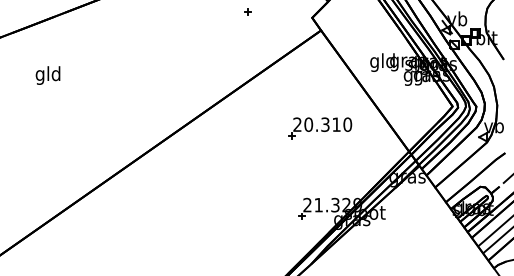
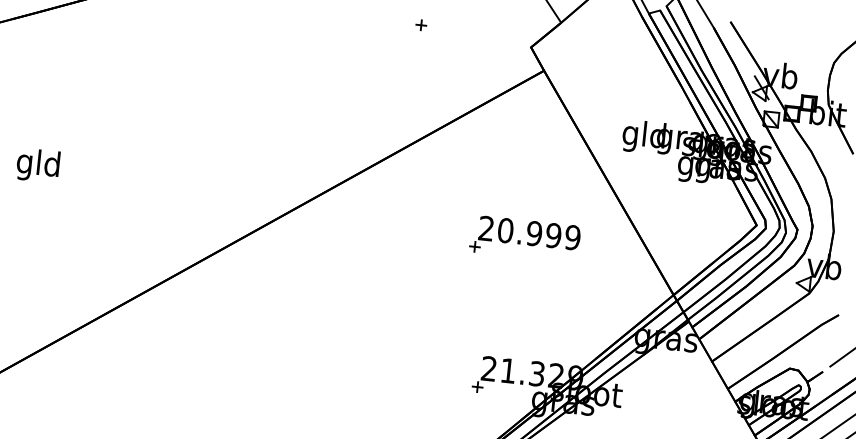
text: (47, 75) -> (37, 165), moved
text: (336, 124) -> (553, 235), 20.310 -> 20.999

